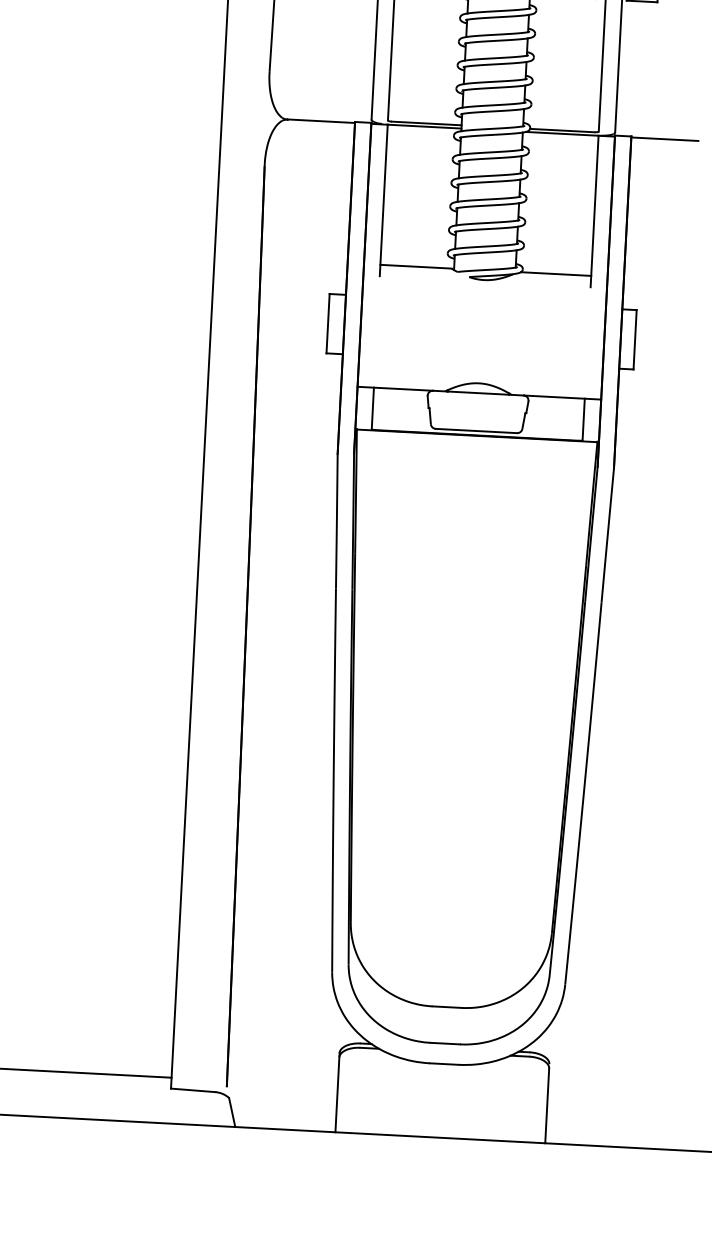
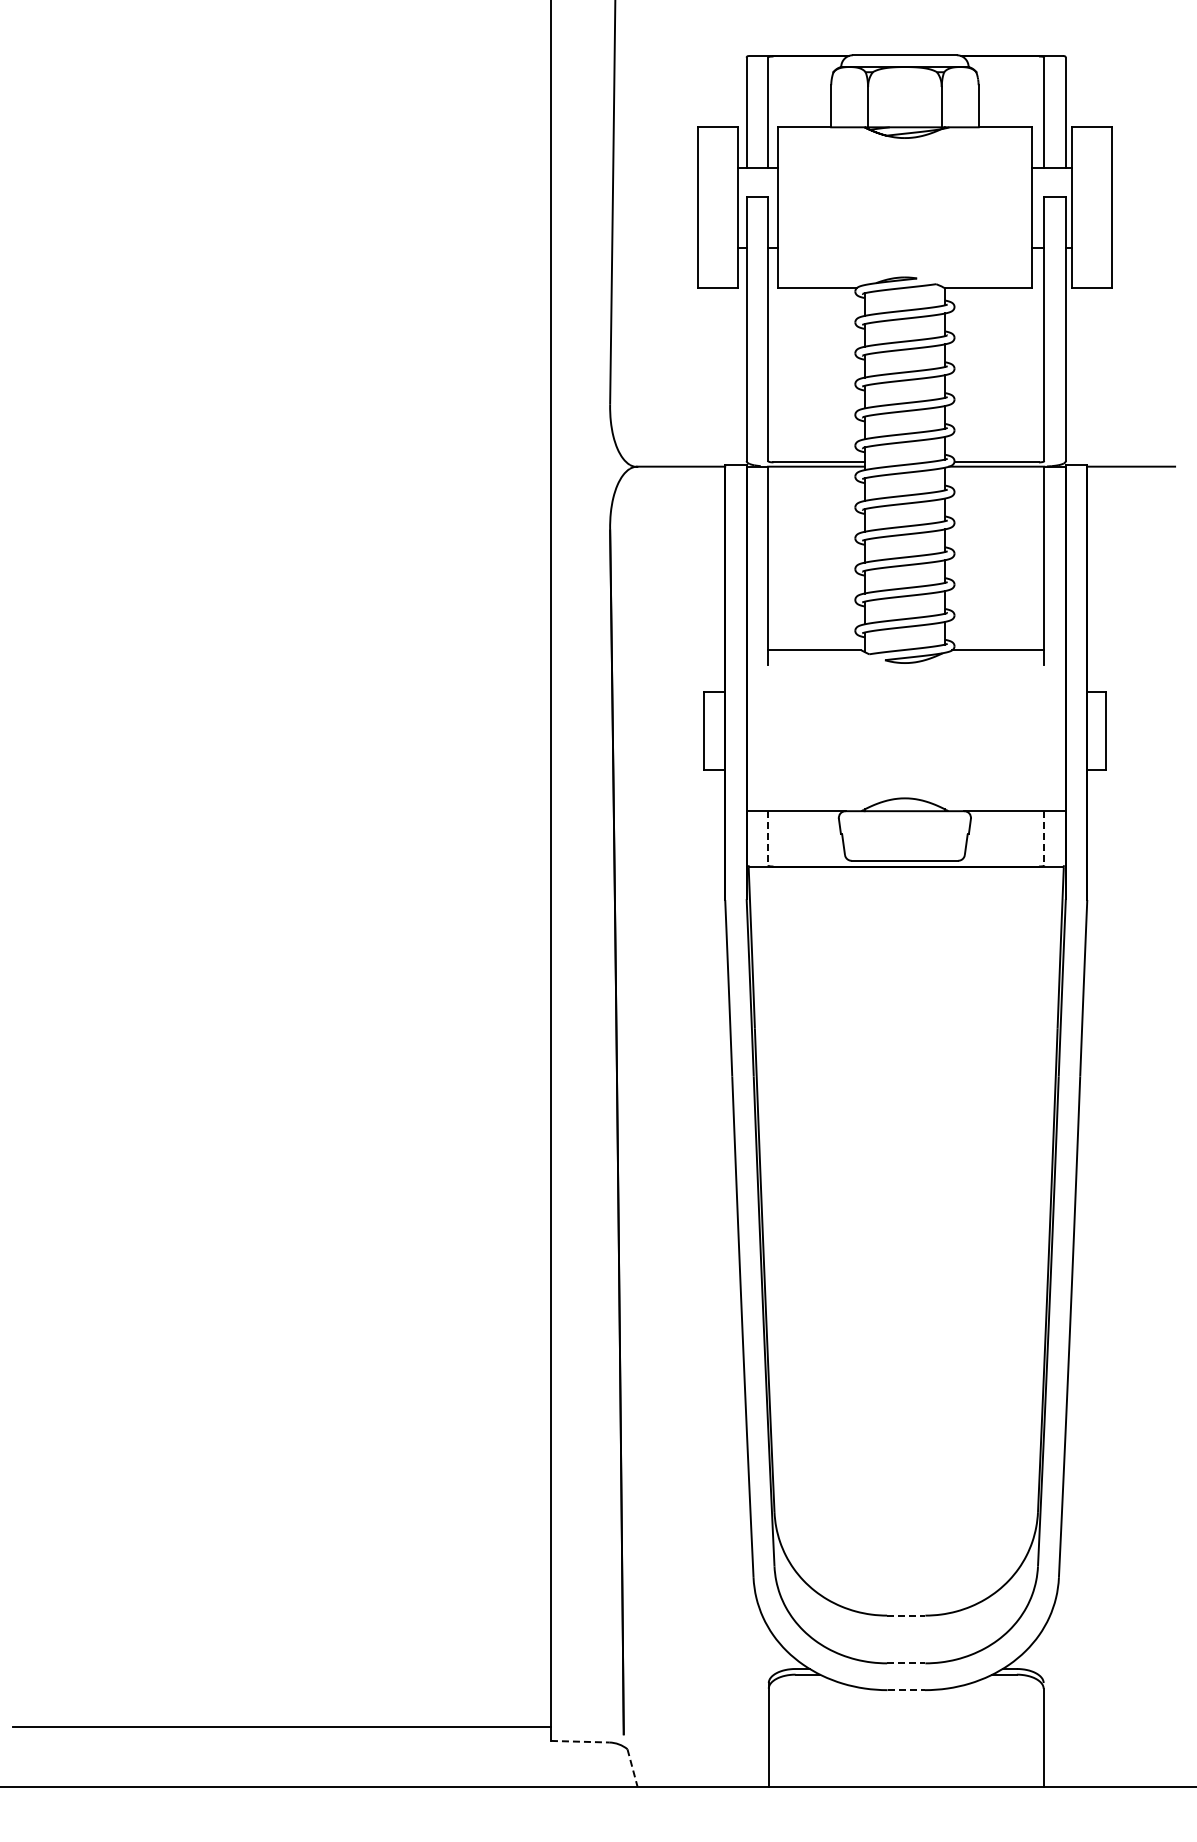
line: (373, 408) -> (768, 838), solid -> dashed
line: (583, 419) -> (1044, 838), solid -> dashed
line: (447, 1007) -> (906, 1615), solid -> dashed
line: (445, 1043) -> (906, 1663), solid -> dashed
line: (444, 1064) -> (906, 1690), solid -> dashed
line: (193, 1090) -> (580, 1741), solid -> dashed
line: (232, 1112) -> (632, 1768), solid -> dashed

